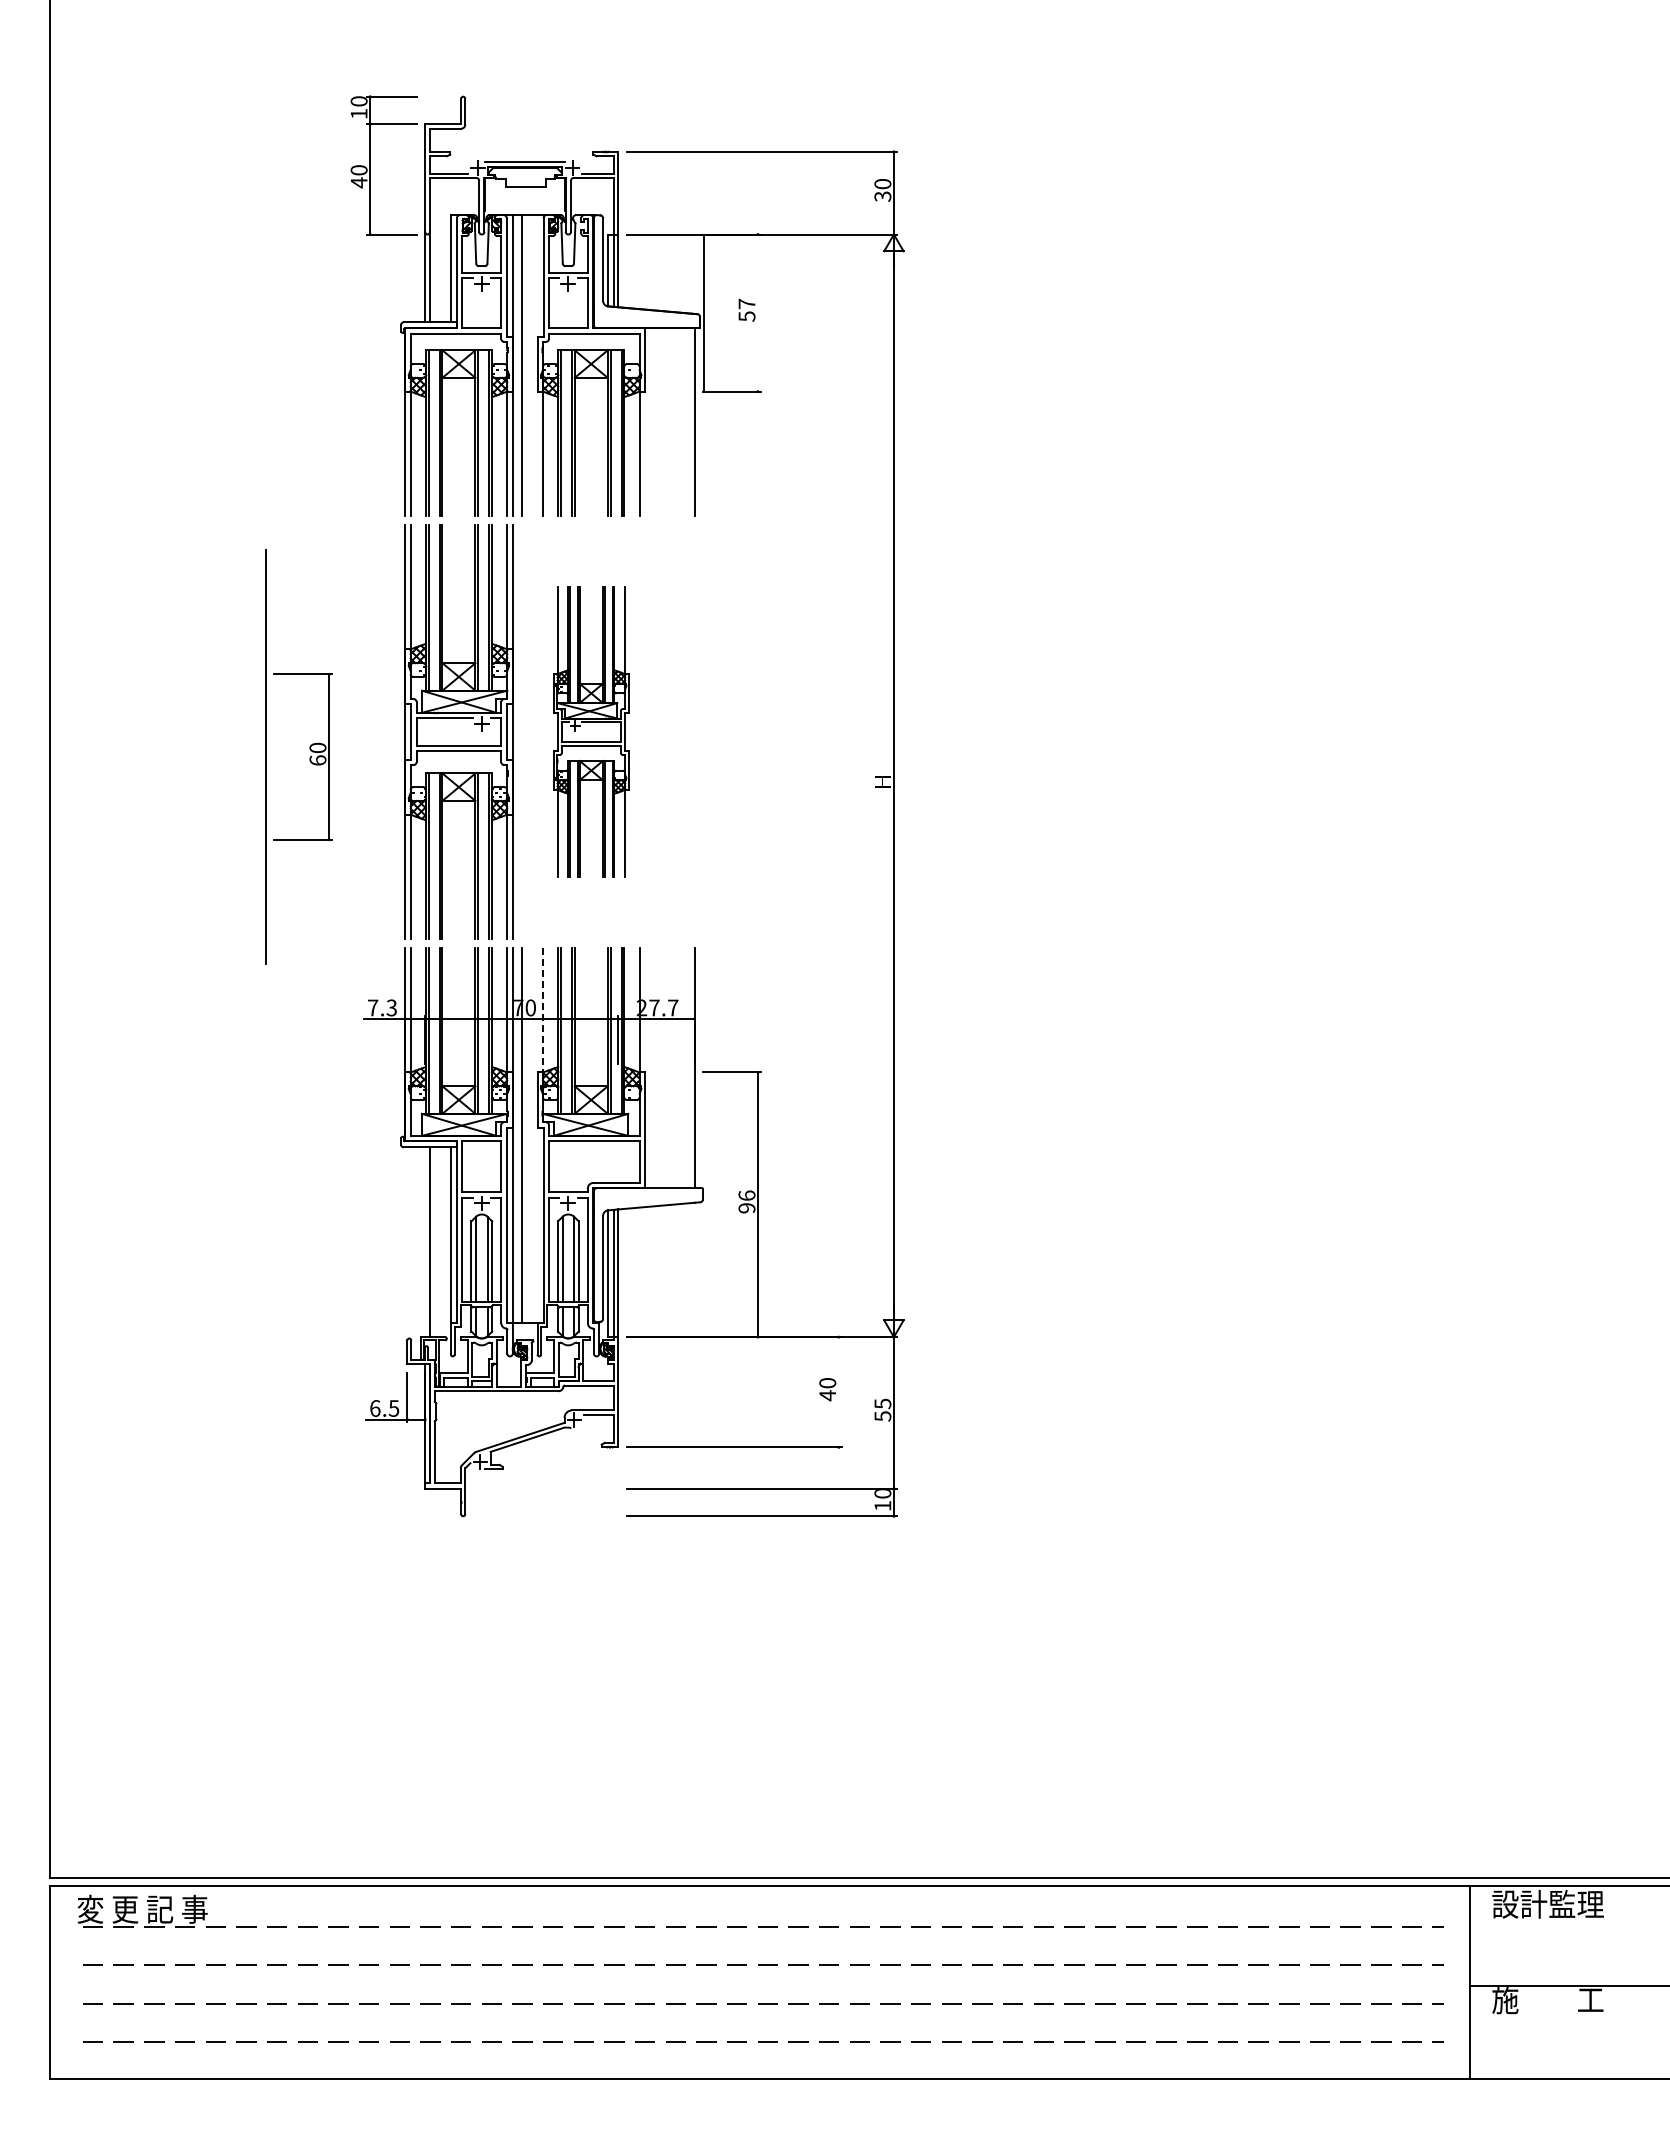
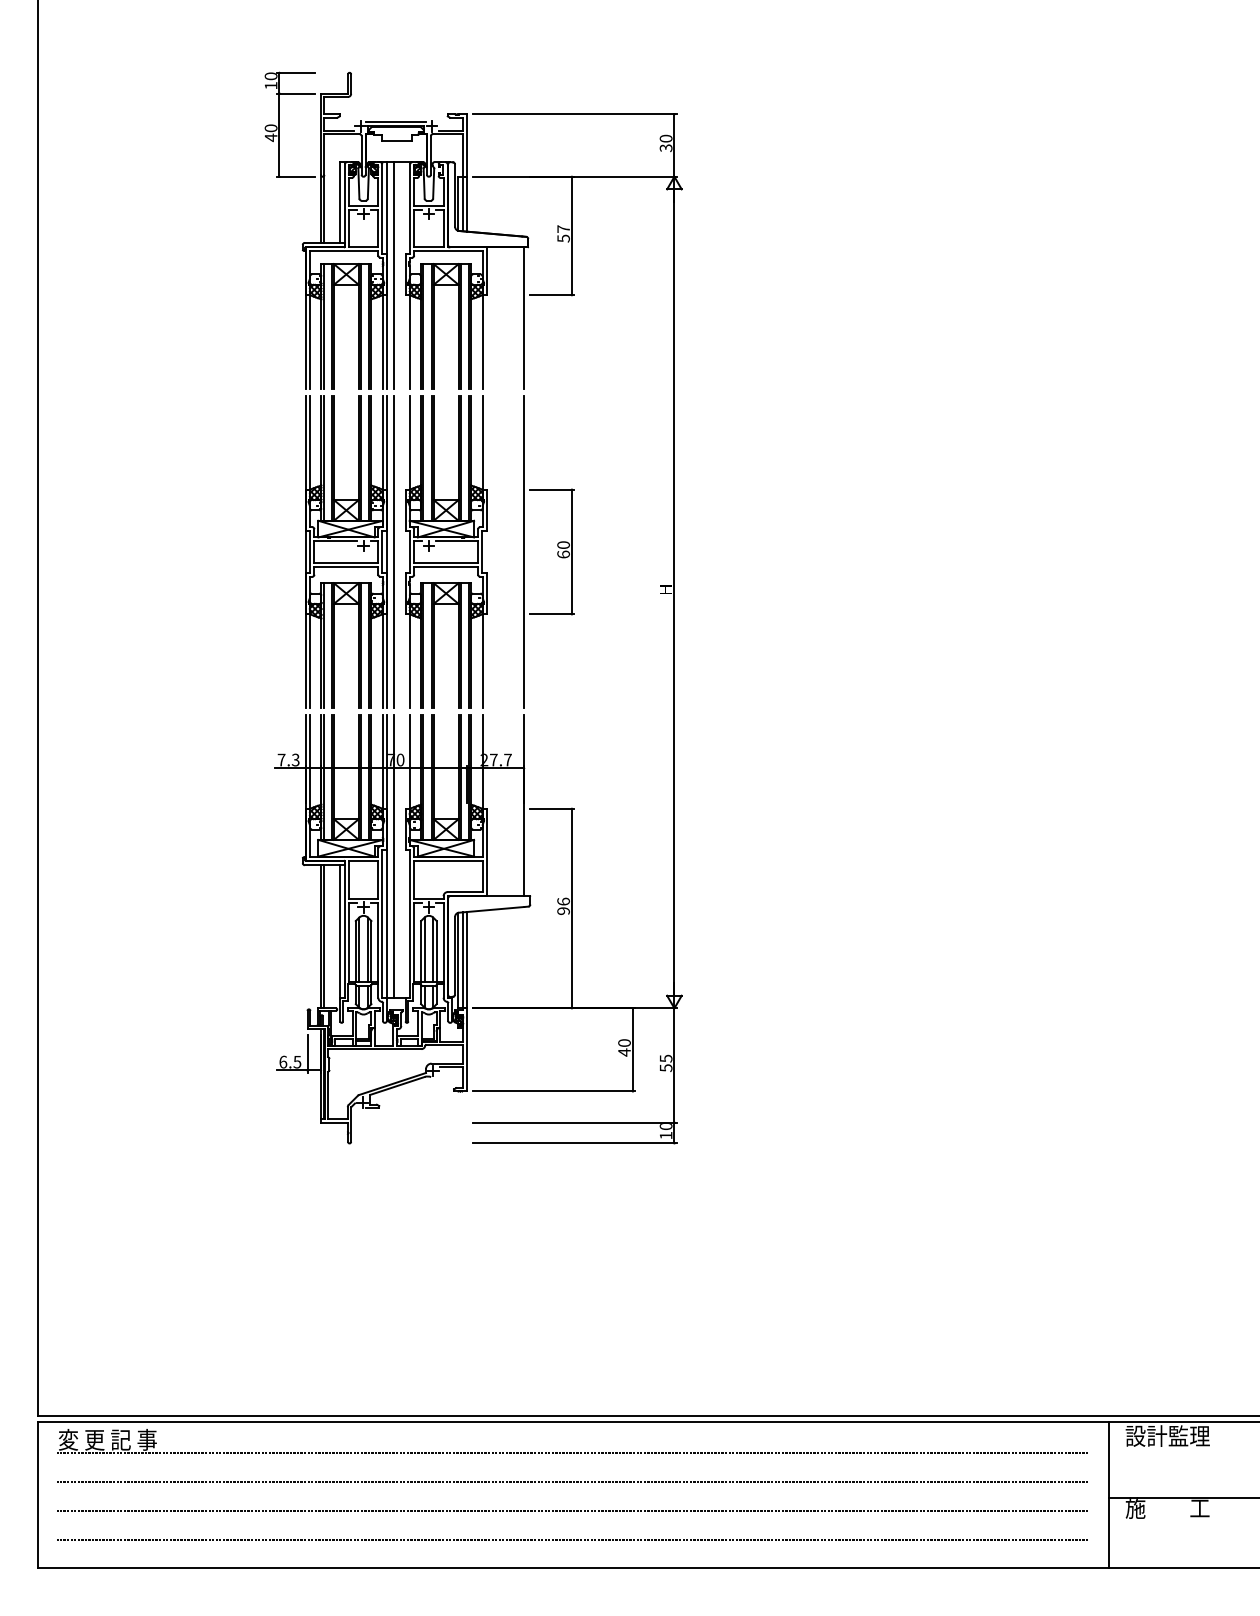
line: (704, 312) -> (572, 235), moved
line: (522, 731) -> (394, 551), added
part: (591, 731) -> (446, 551), size x1.43
part: (309, 757) -> (557, 552), moved
line: (543, 1011) -> (410, 762), dashed -> solid
line: (425, 1242) -> (321, 936), added
line: (838, 1392) -> (632, 1050), added

